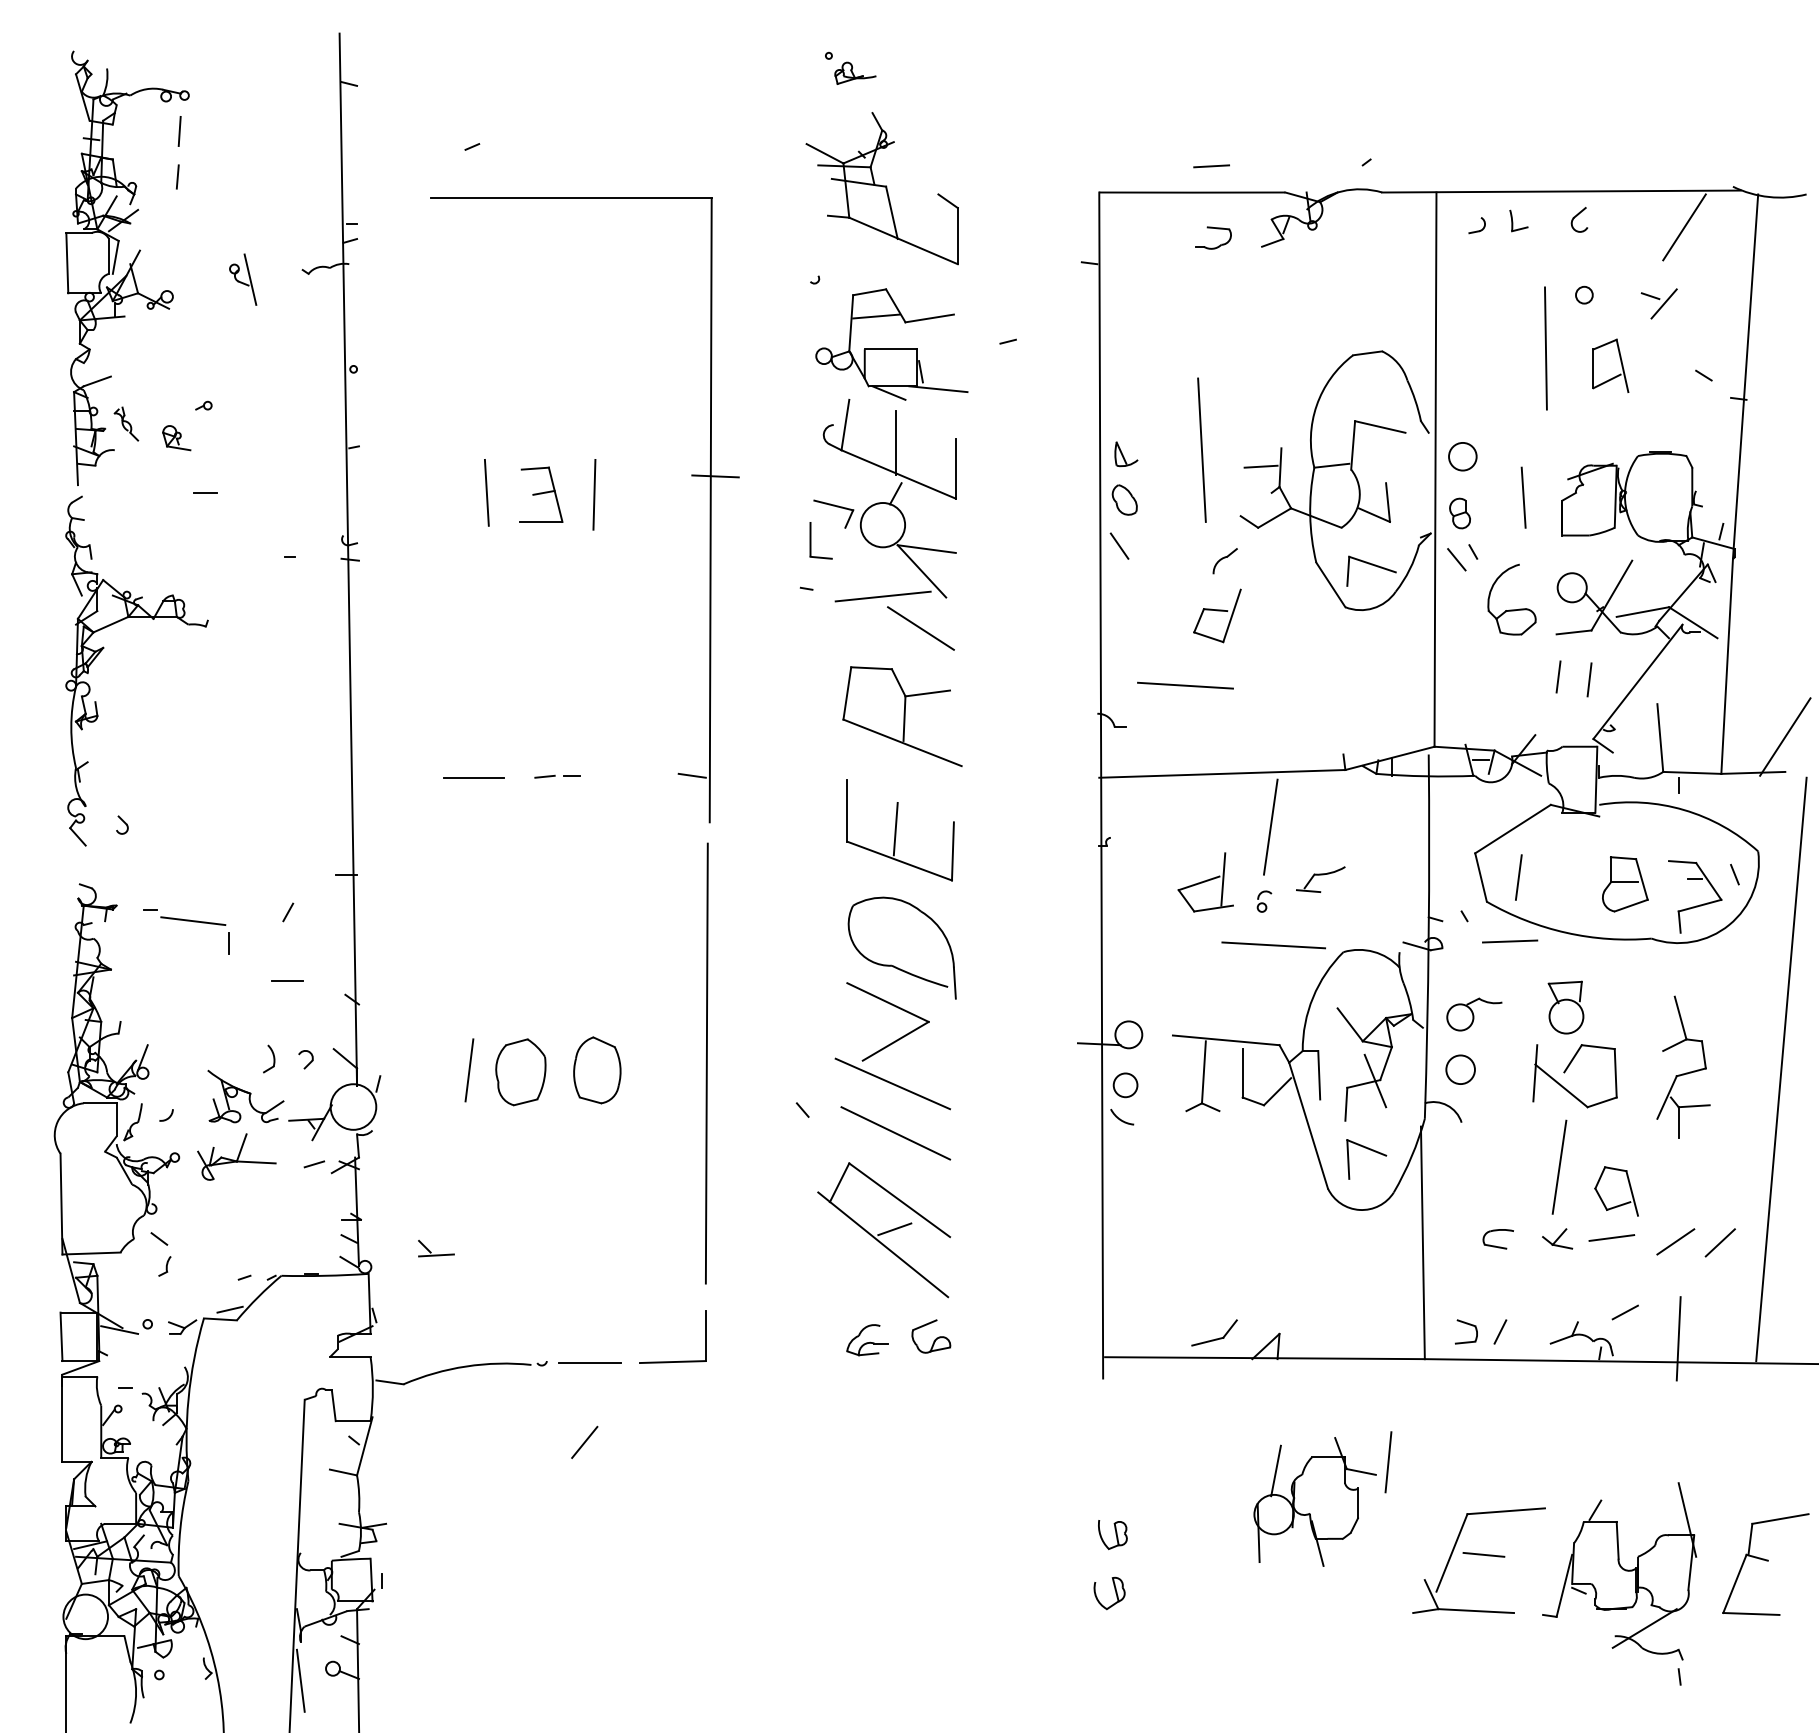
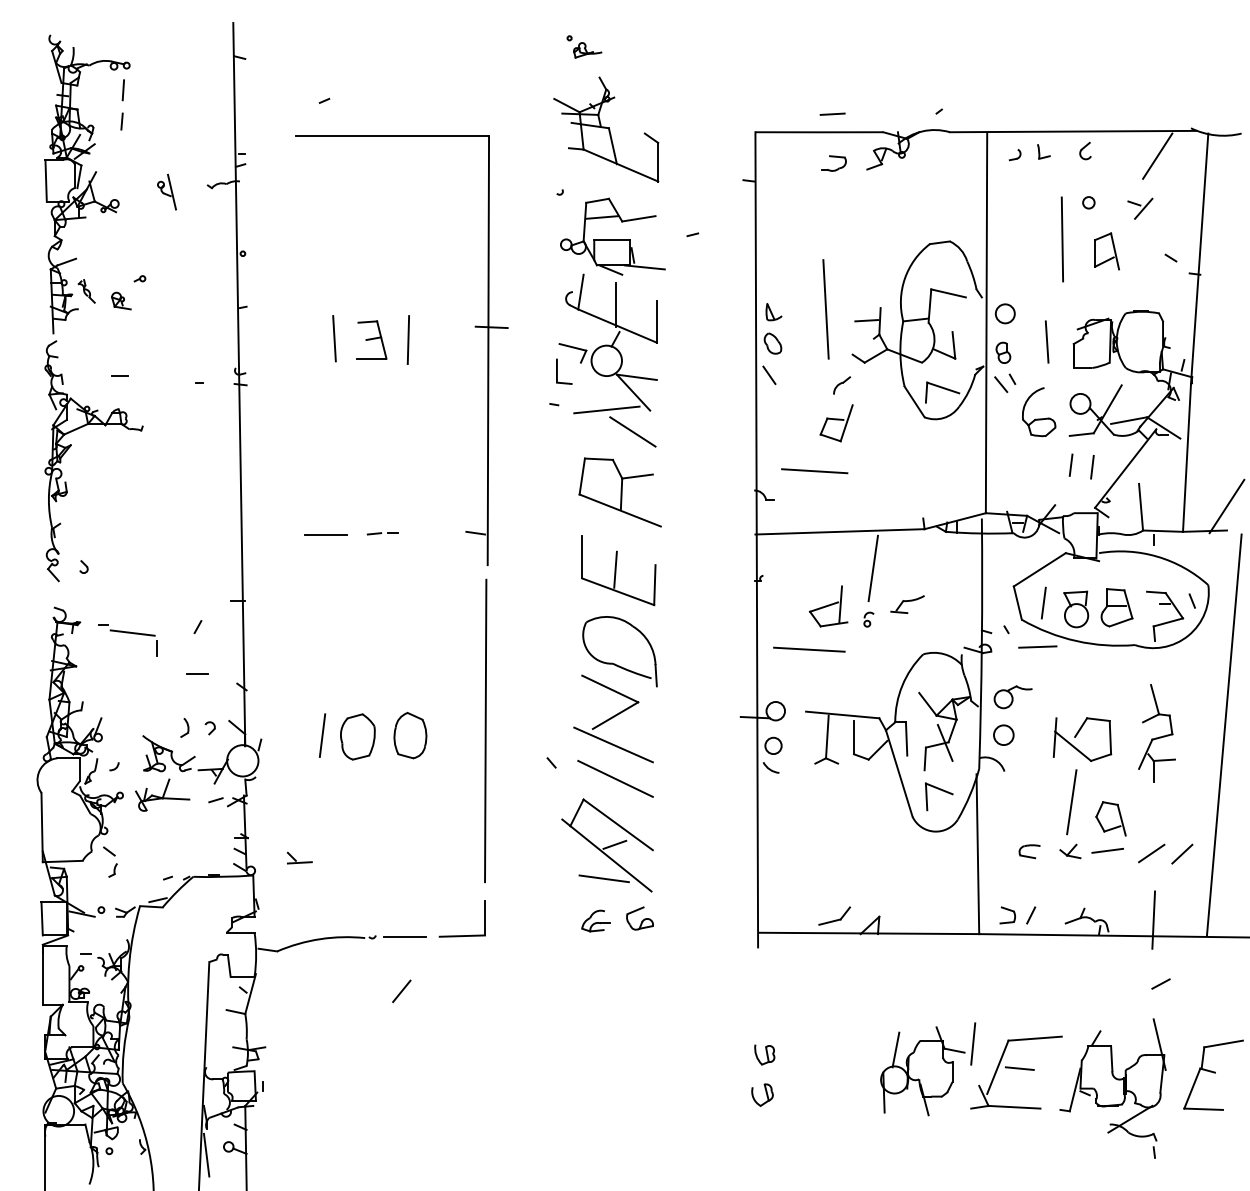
line: (204, 492) -> (119, 375), moved
line: (1273, 945) -> (809, 649), moved
part: (1566, 1007) -> (1076, 609), moved
line: (878, 1278) -> (603, 878), added
line: (1624, 1311) -> (1160, 983), moved
part: (1323, 1499) -> (928, 1069), moved

